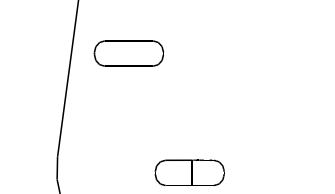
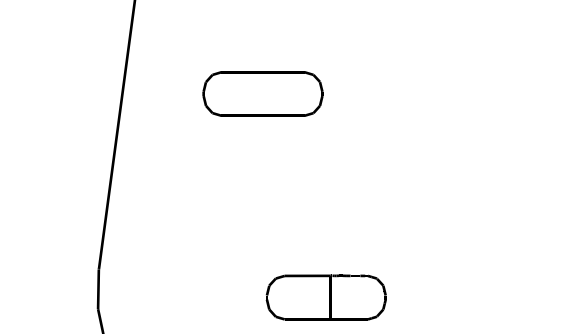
part: (128, 53) -> (262, 93), moved

